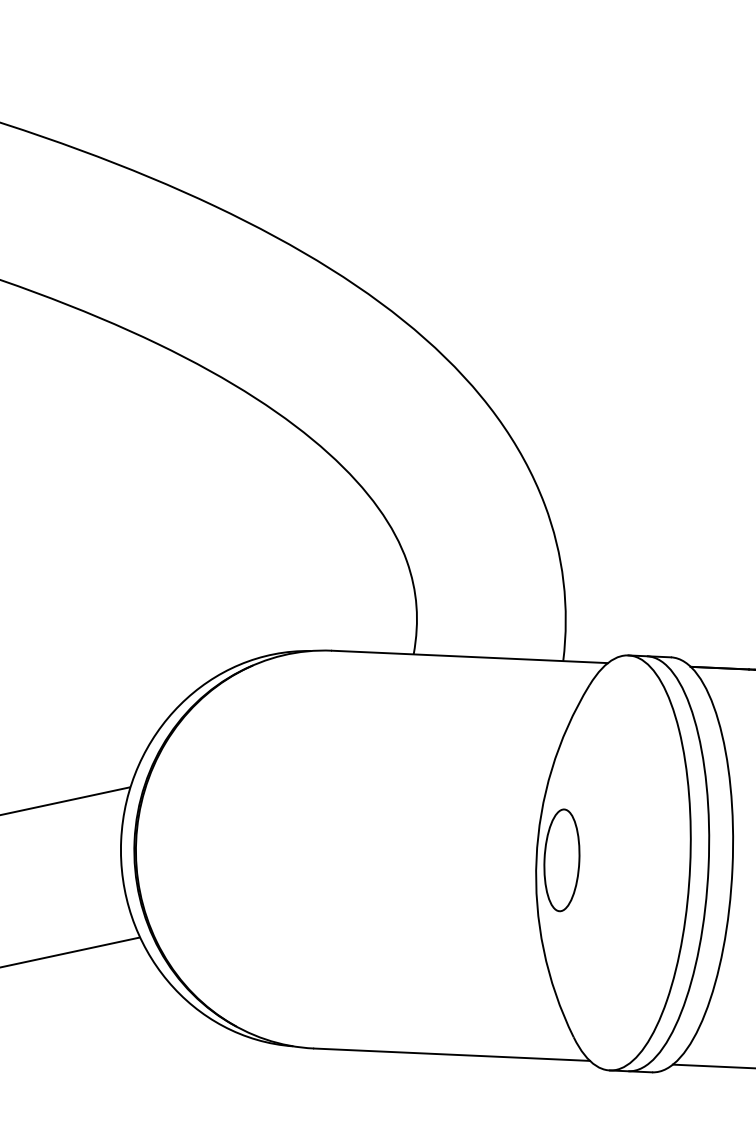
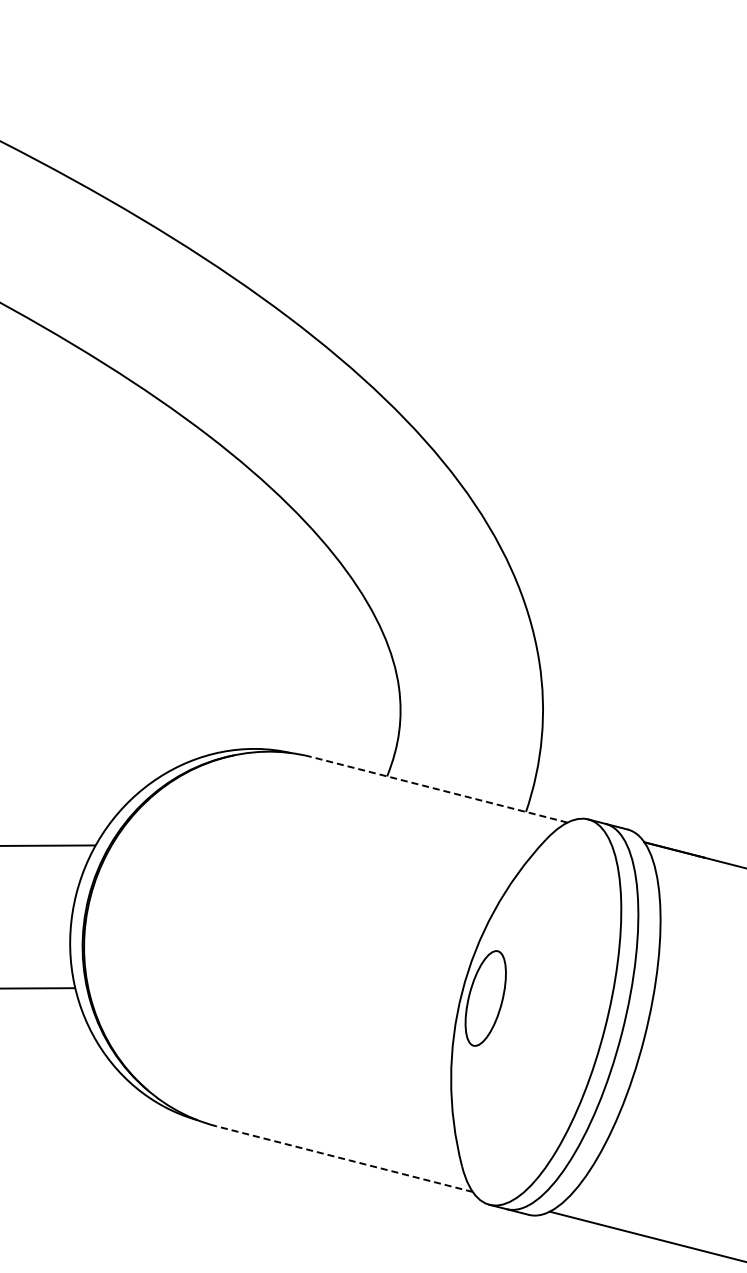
line: (468, 656) -> (438, 789), solid -> dashed
line: (451, 1055) -> (344, 1159), solid -> dashed

